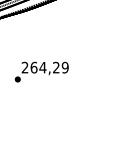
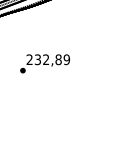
text: (44, 67) -> (47, 59), 264,29 -> 232,89

